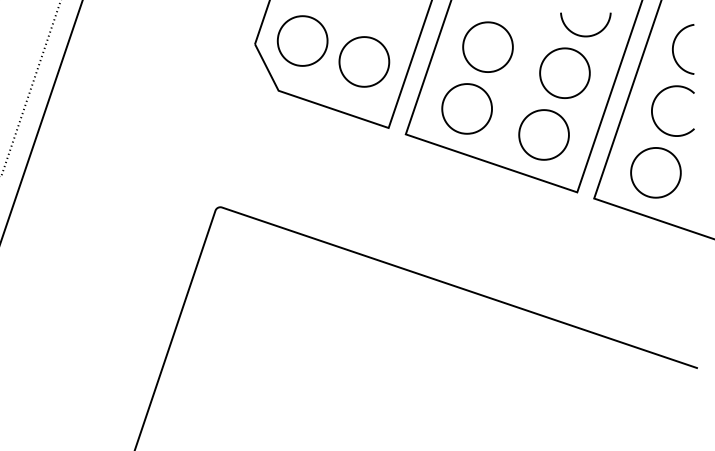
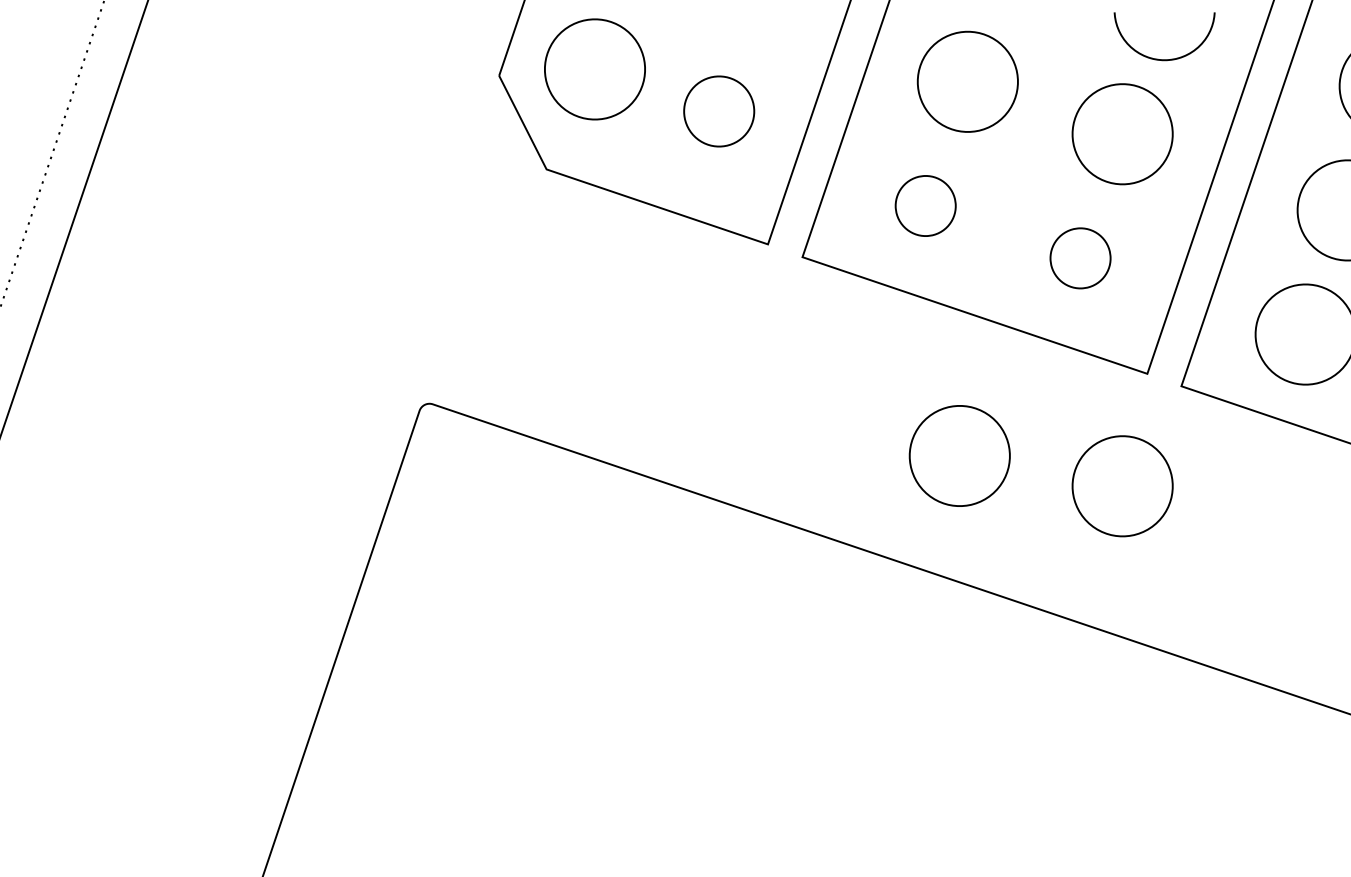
part: (364, 61) -> (719, 110), size x0.7
part: (466, 108) -> (924, 205), size x0.6
part: (543, 134) -> (1079, 257), size x0.6
part: (483, 232) -> (958, 454), added
part: (564, 247) -> (1121, 484), added

